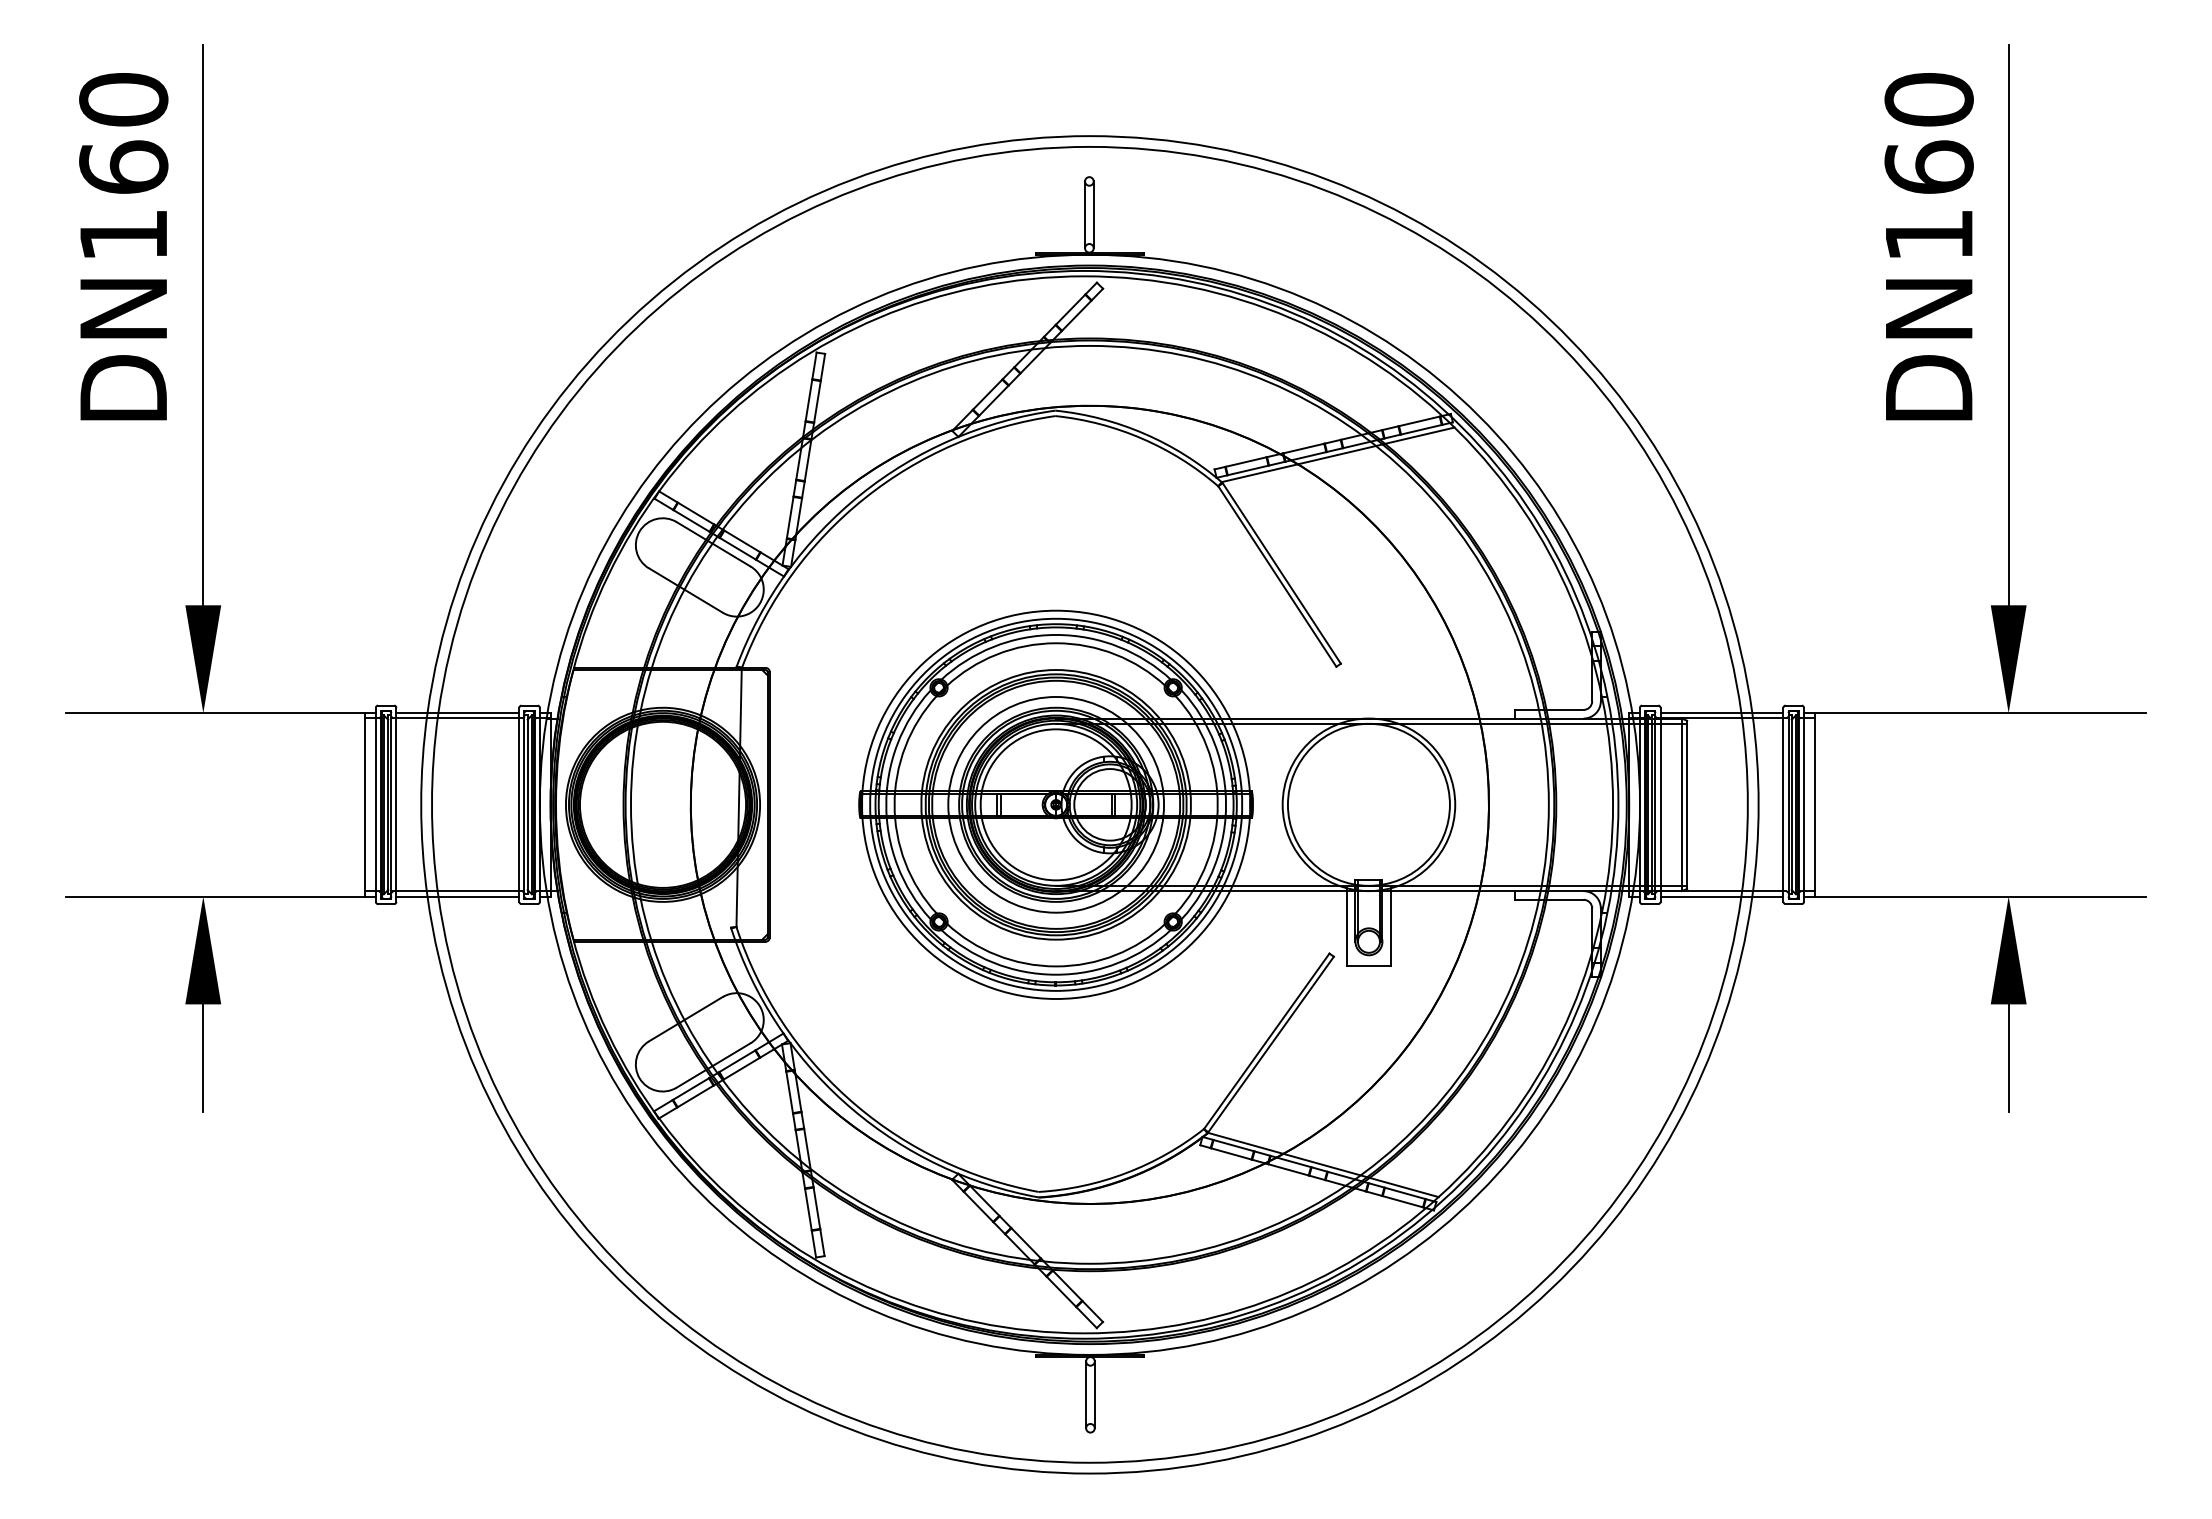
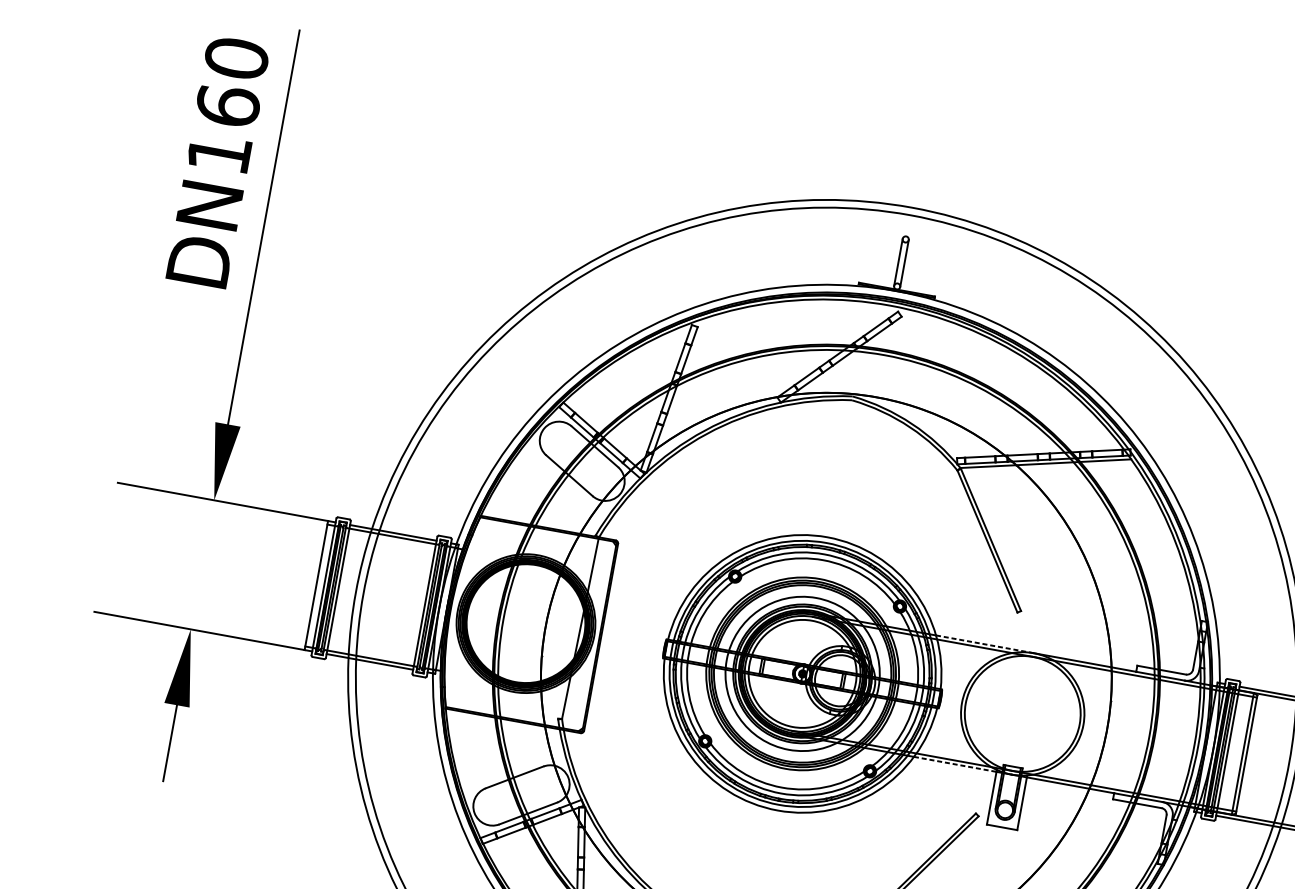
line: (1299, 718) -> (984, 644), solid -> dashed
line: (1288, 891) -> (955, 764), solid -> dashed

